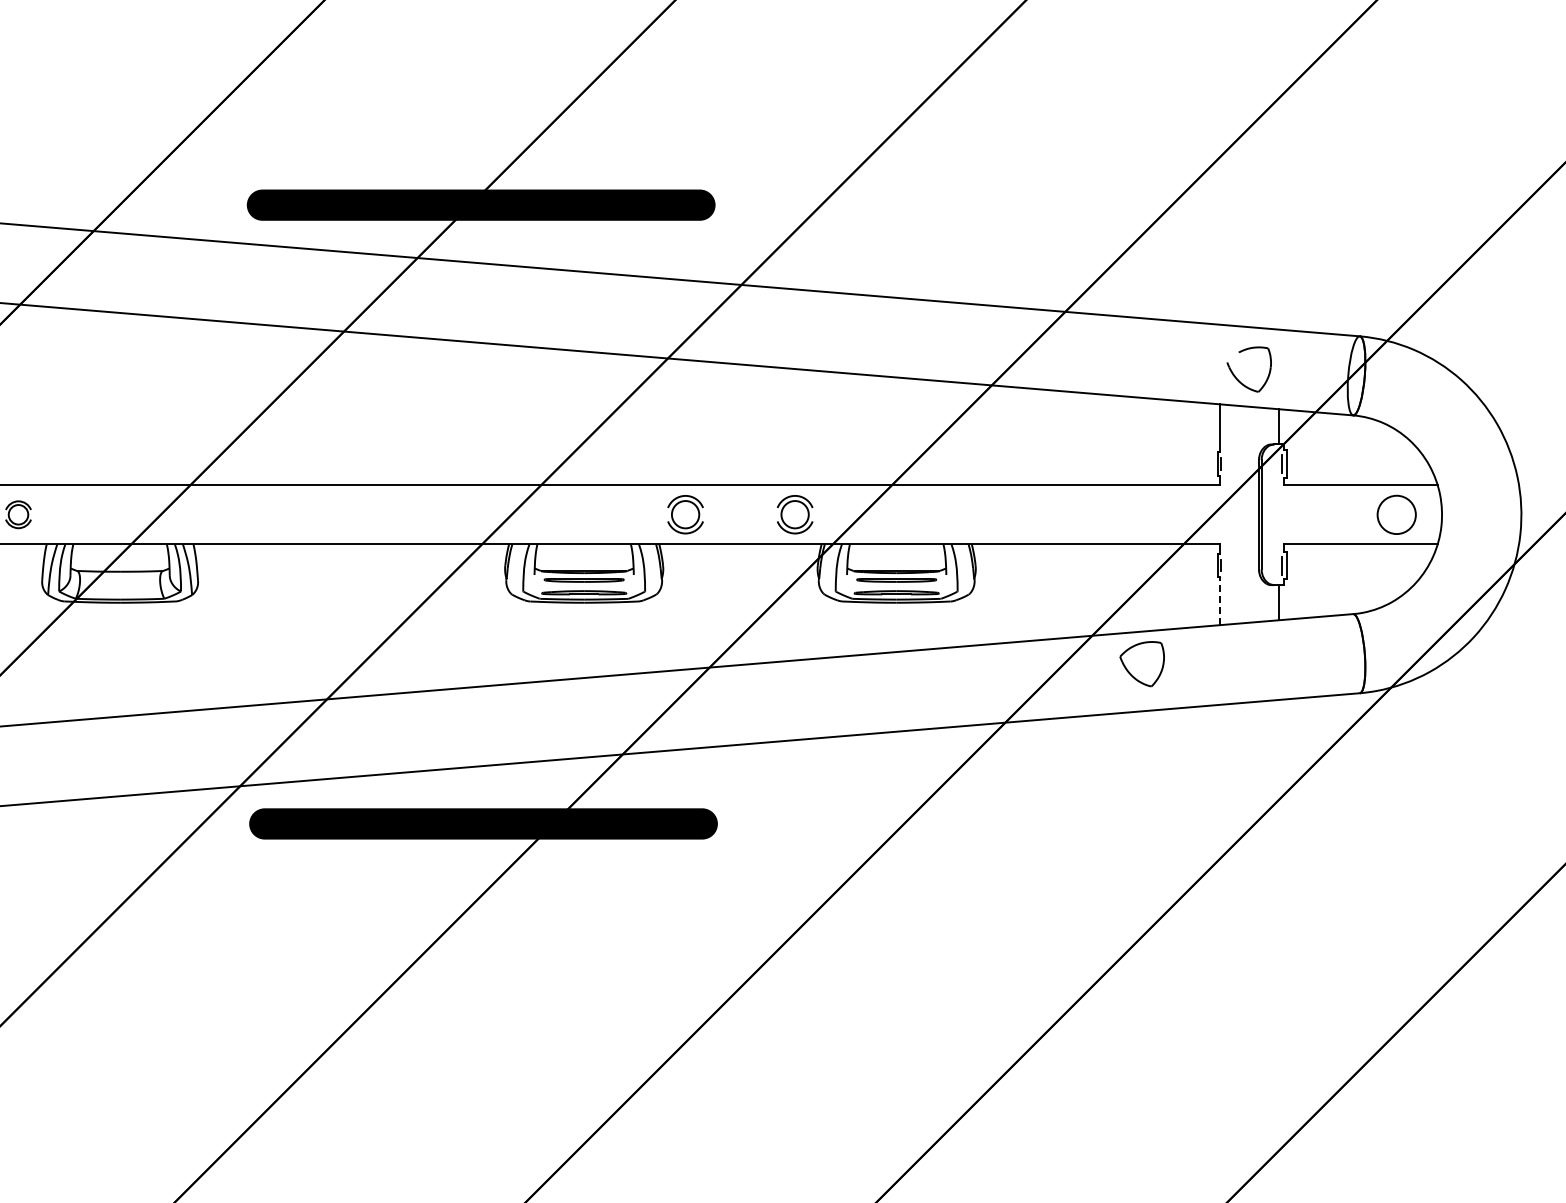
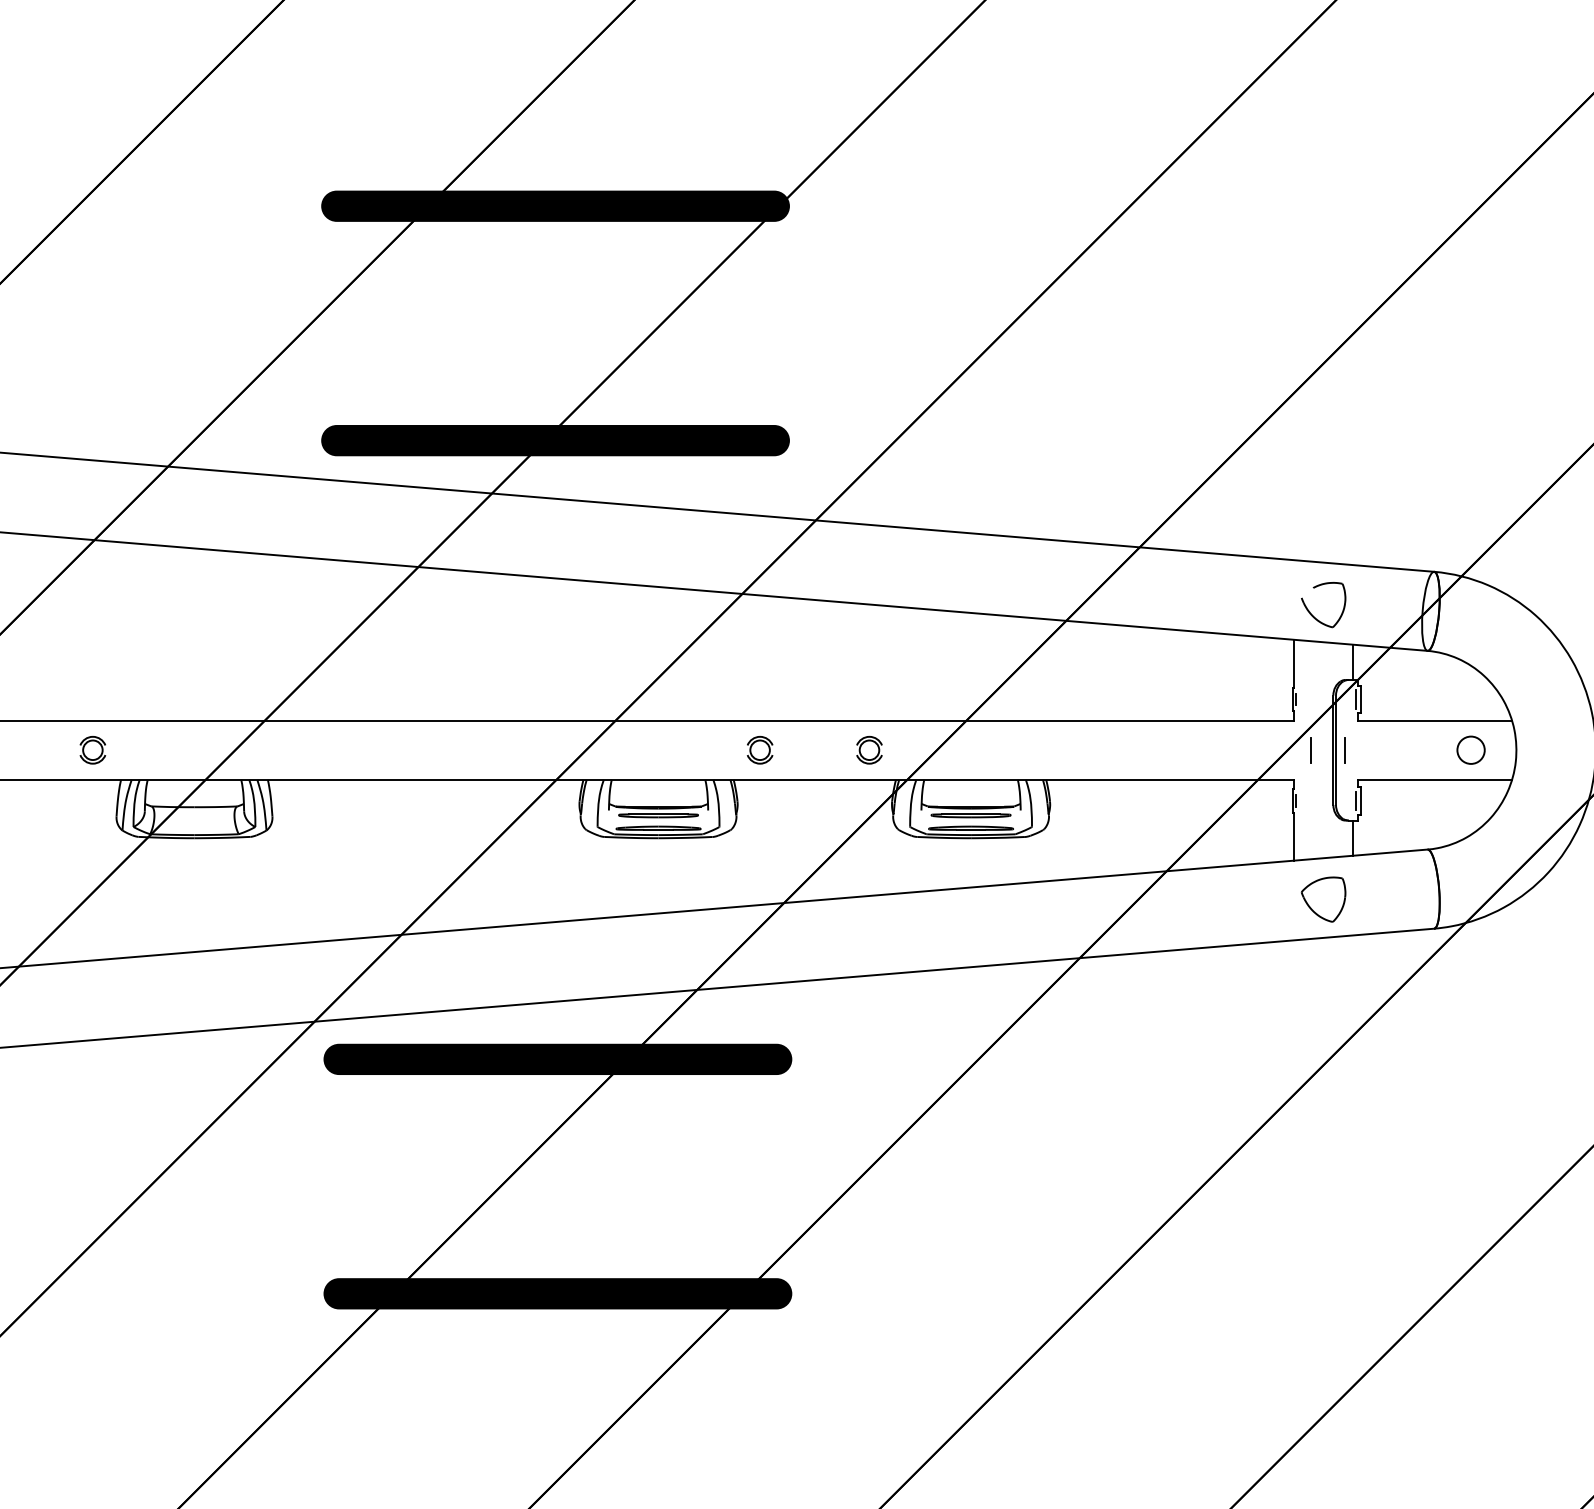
line: (1237, 514) -> (1311, 749), added
circle: (1396, 514) -> (1470, 749), size x0.71
part: (686, 515) -> (760, 750), size x0.71
part: (795, 515) -> (869, 750), size x0.71
line: (1270, 515) -> (1344, 750), added
line: (1219, 601) -> (1293, 836), dashed -> solid
part: (1142, 664) -> (1323, 899), moved
fill: (483, 1058) -> (557, 1293), added

